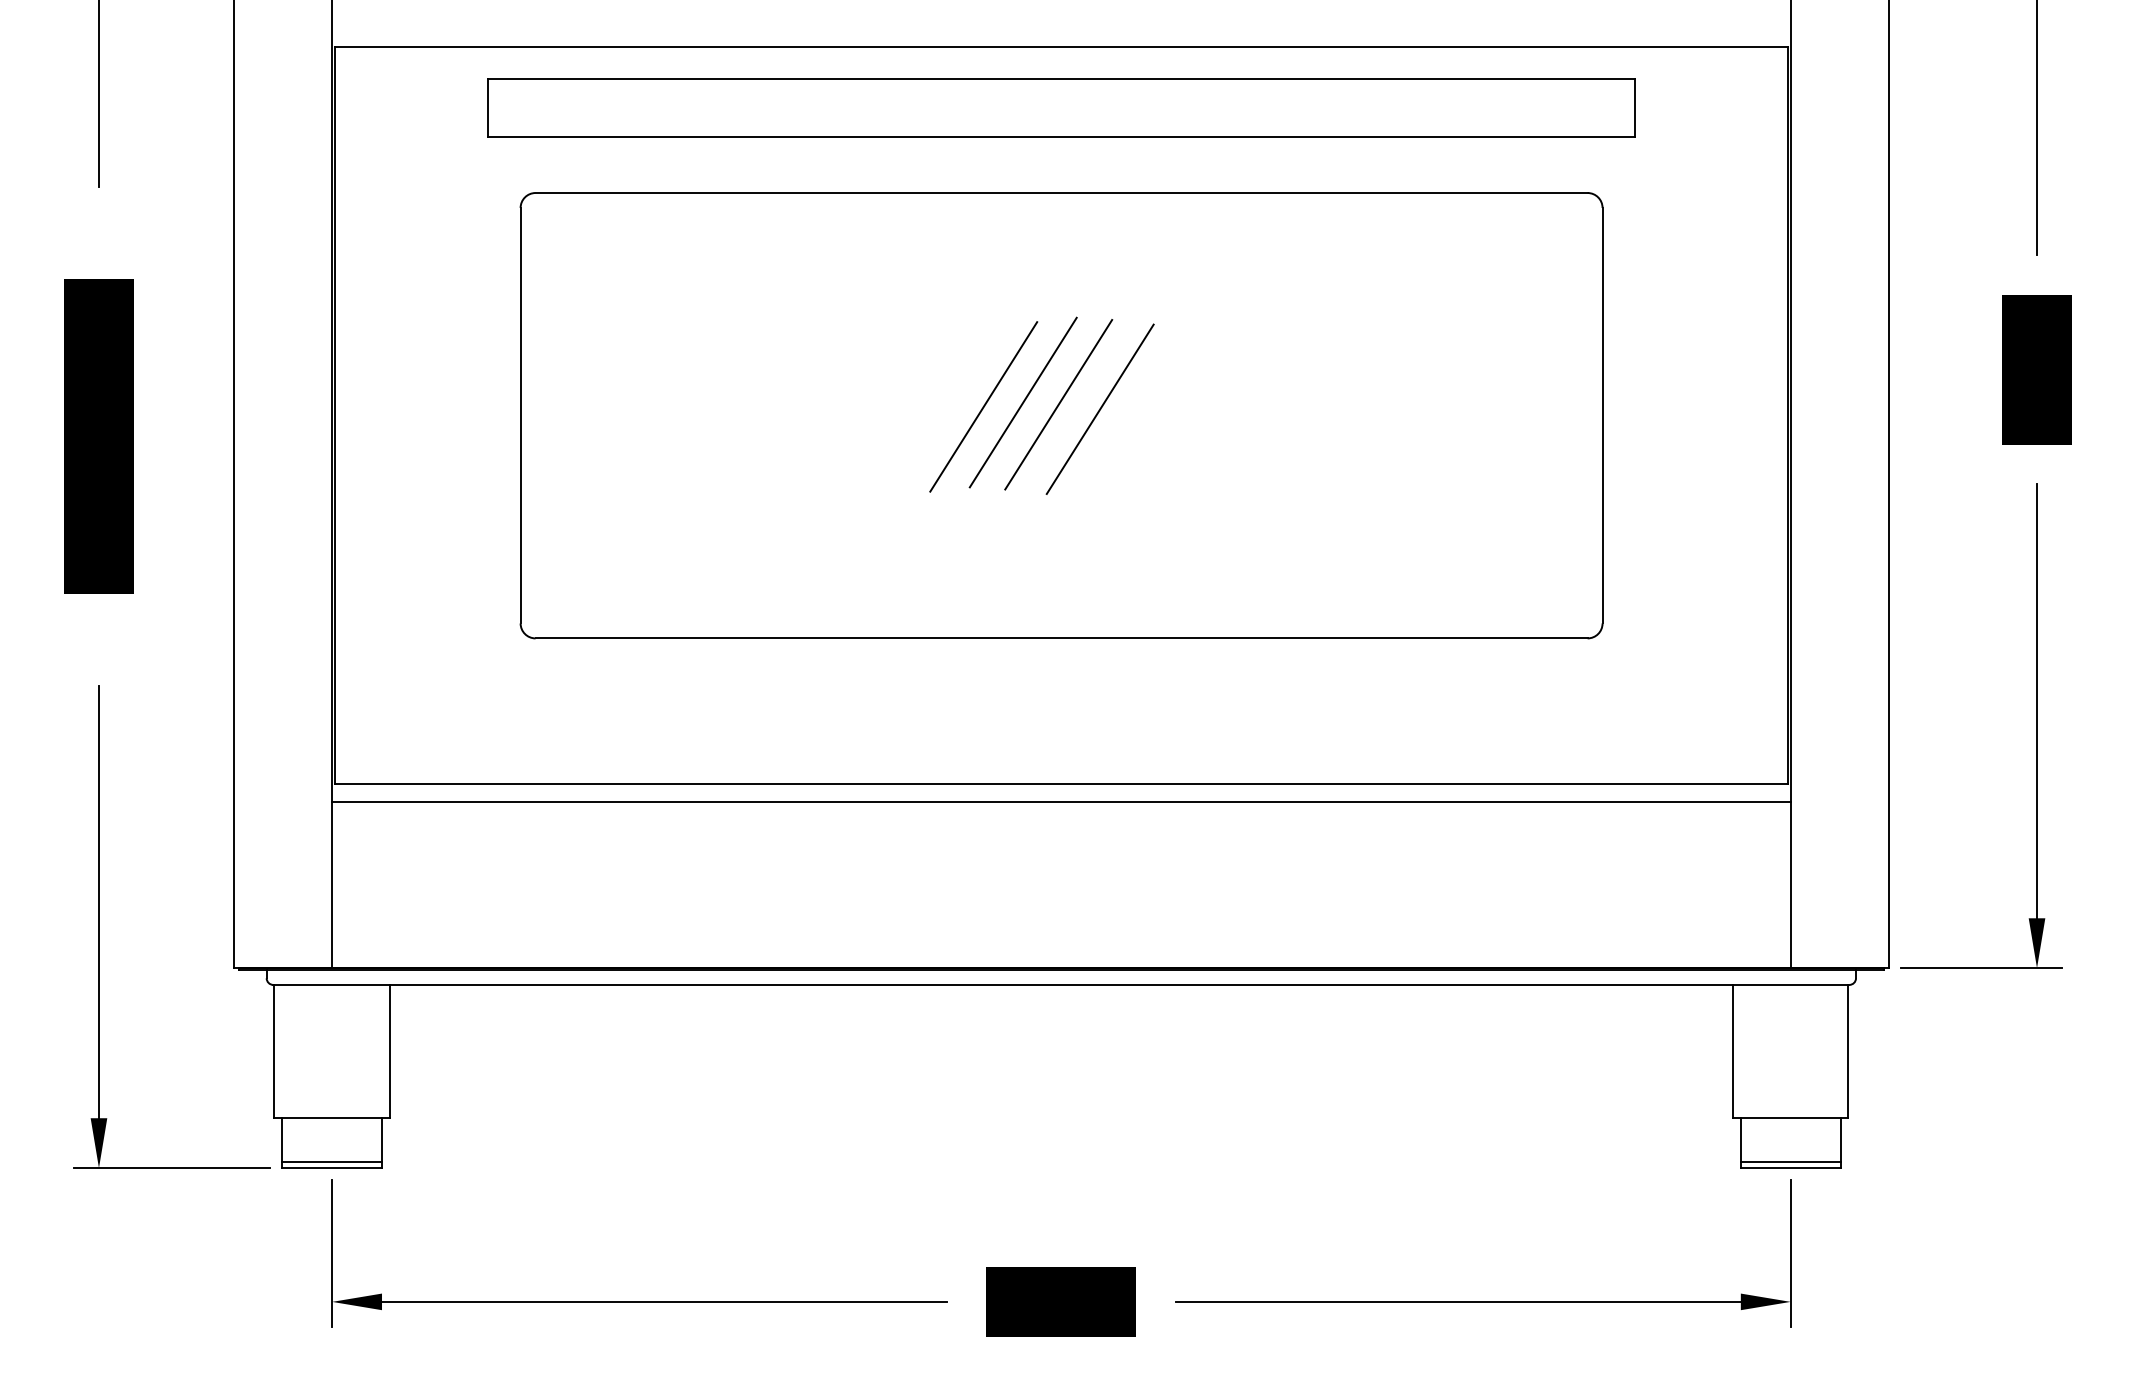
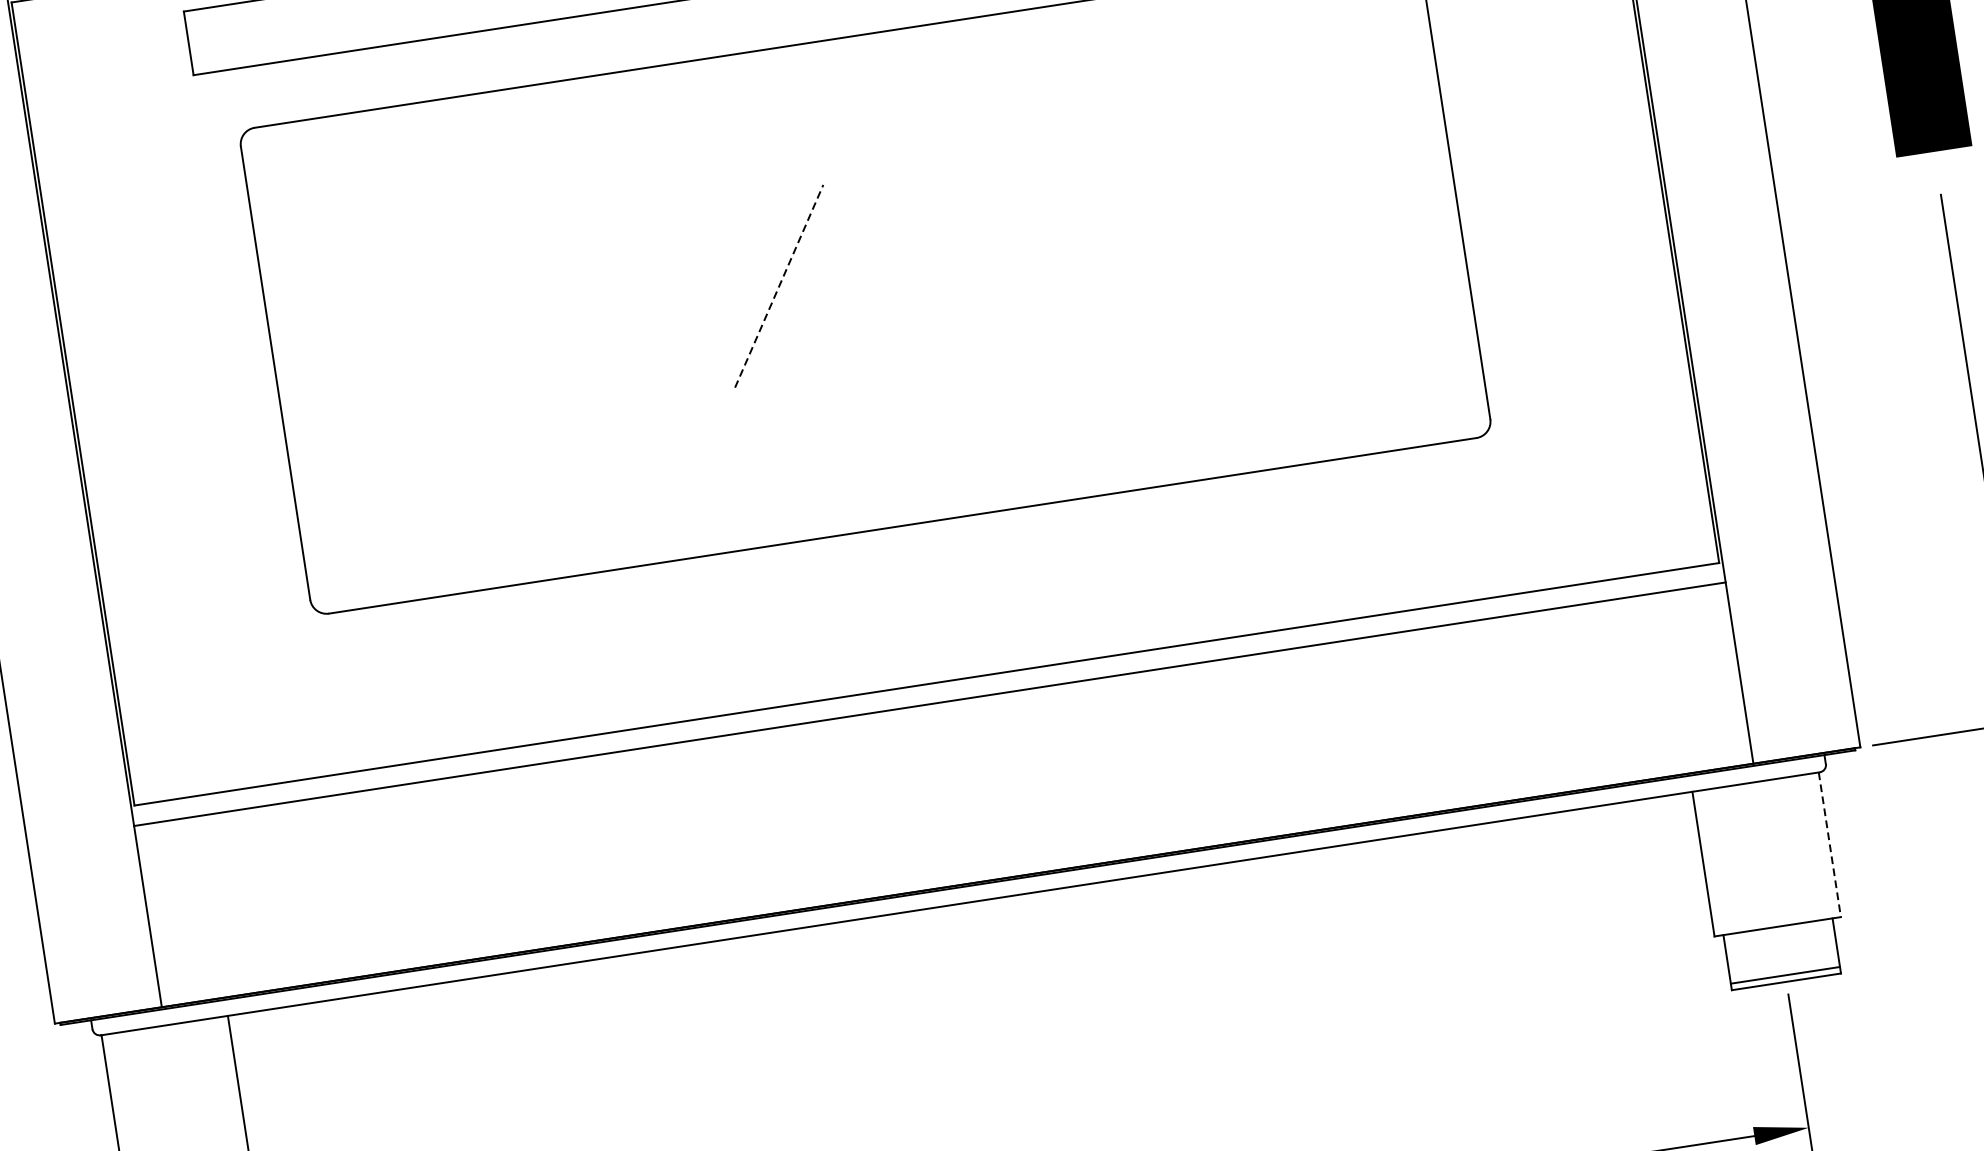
line: (1022, 402) -> (820, 275), removed
line: (1058, 404) -> (860, 271), removed
line: (984, 406) -> (779, 285), solid -> dashed
line: (1099, 409) -> (905, 269), removed
line: (1848, 1051) -> (1830, 845), solid -> dashed

